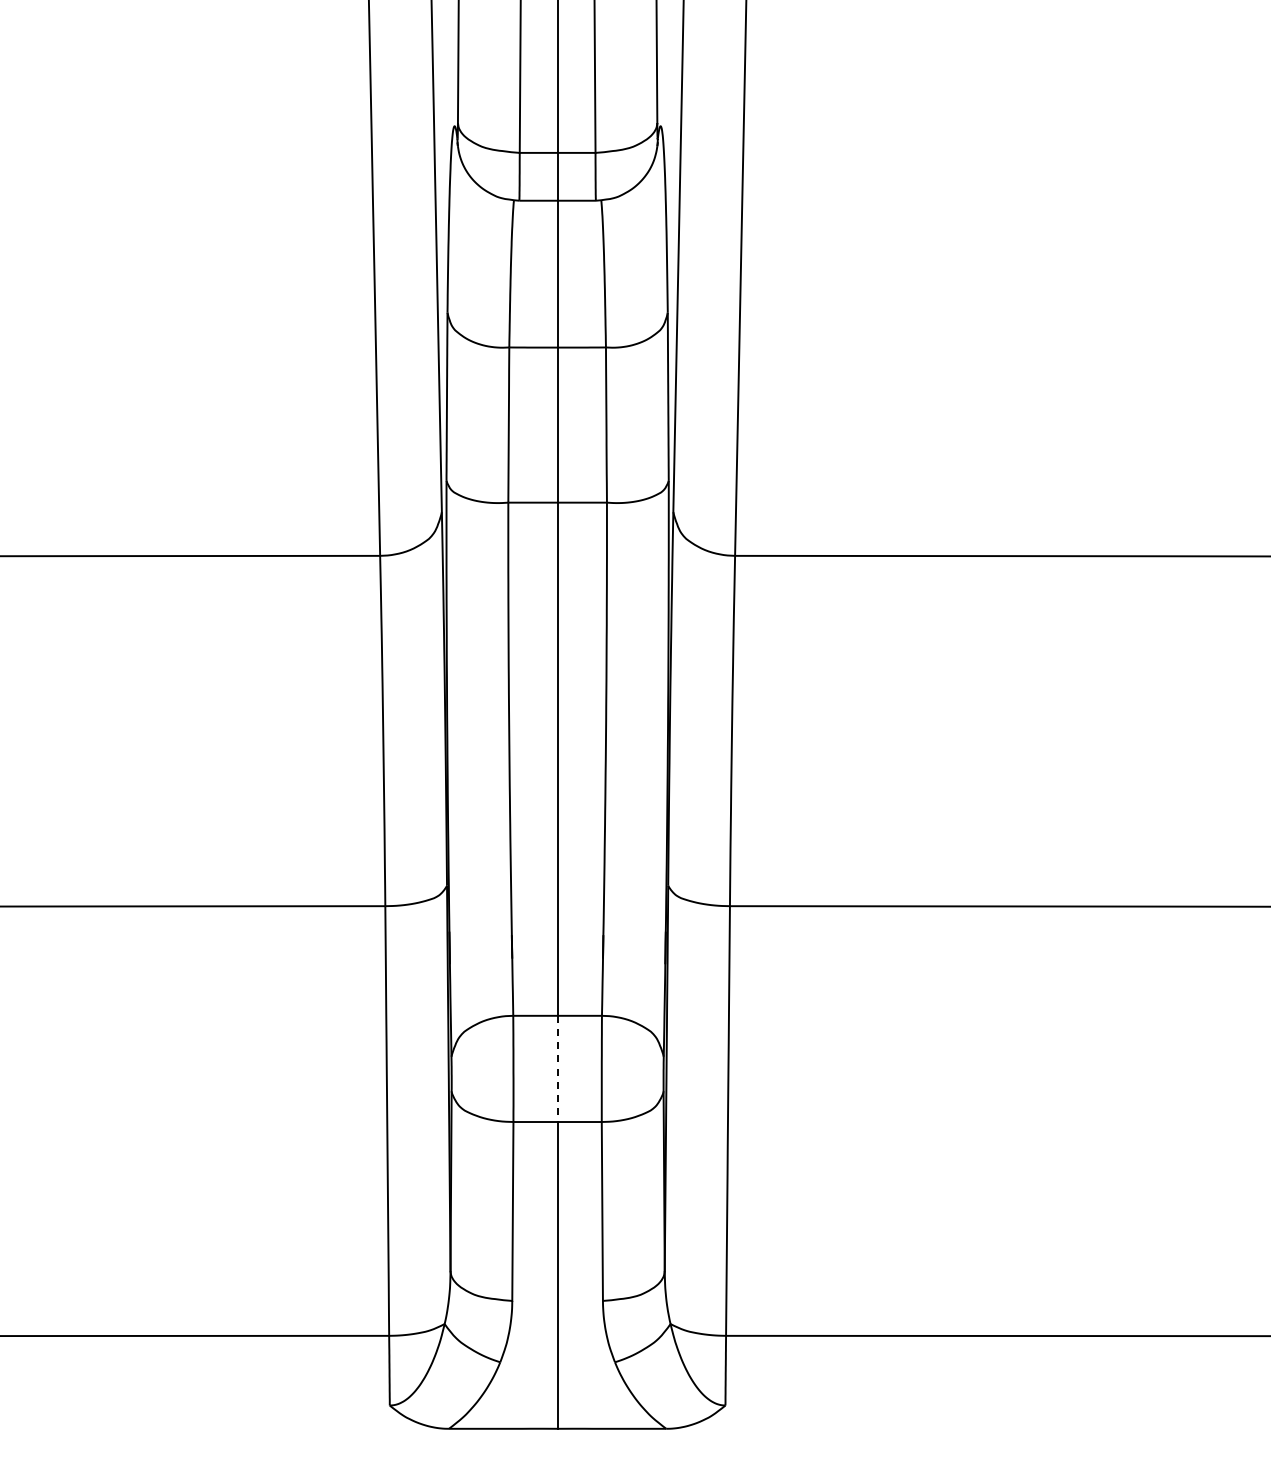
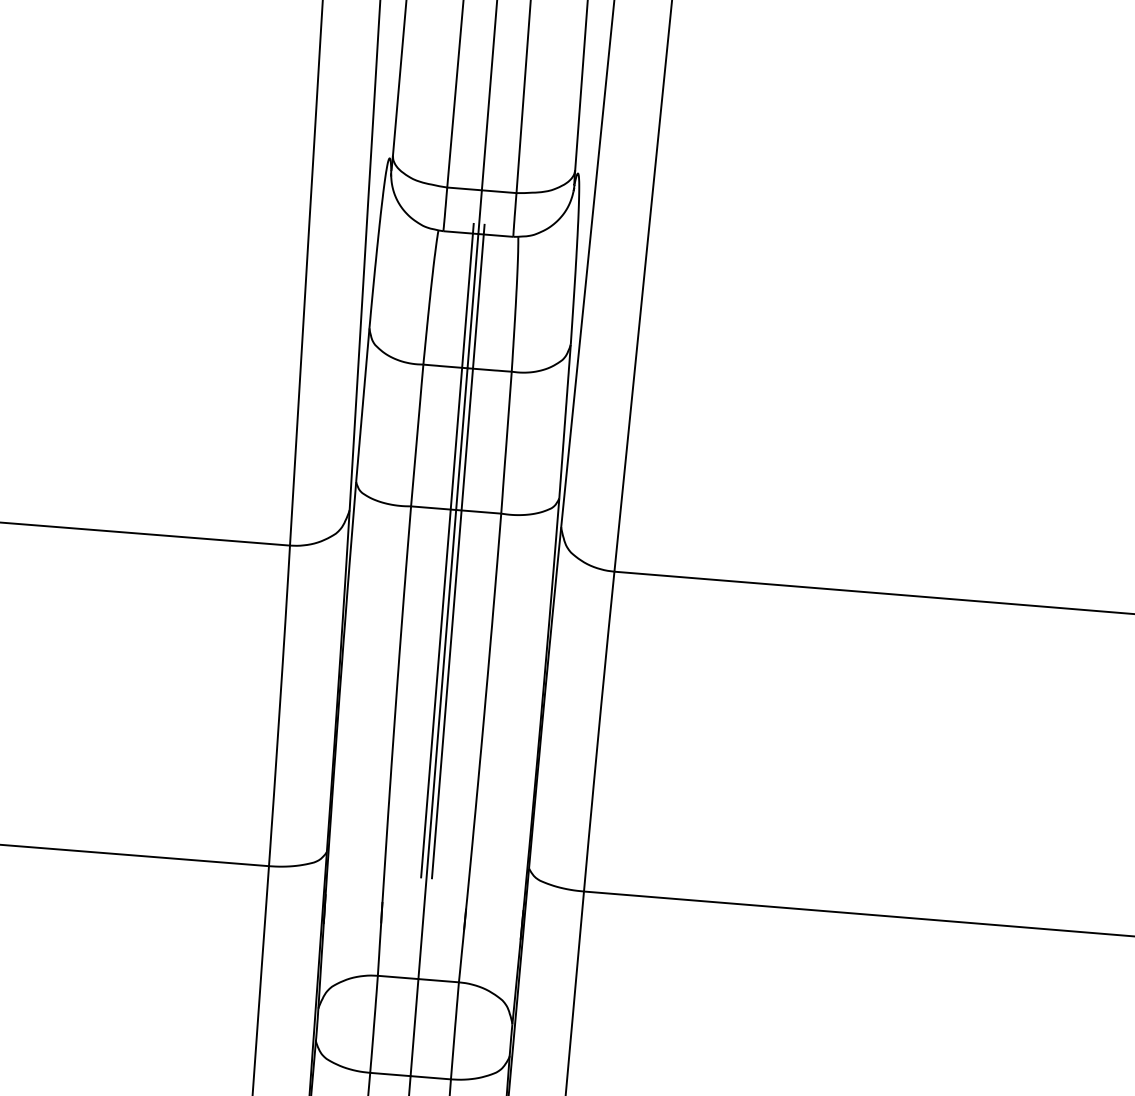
line: (551, 547) -> (447, 550), added
line: (563, 547) -> (458, 551), added
line: (557, 1069) -> (414, 1028), dashed -> solid

